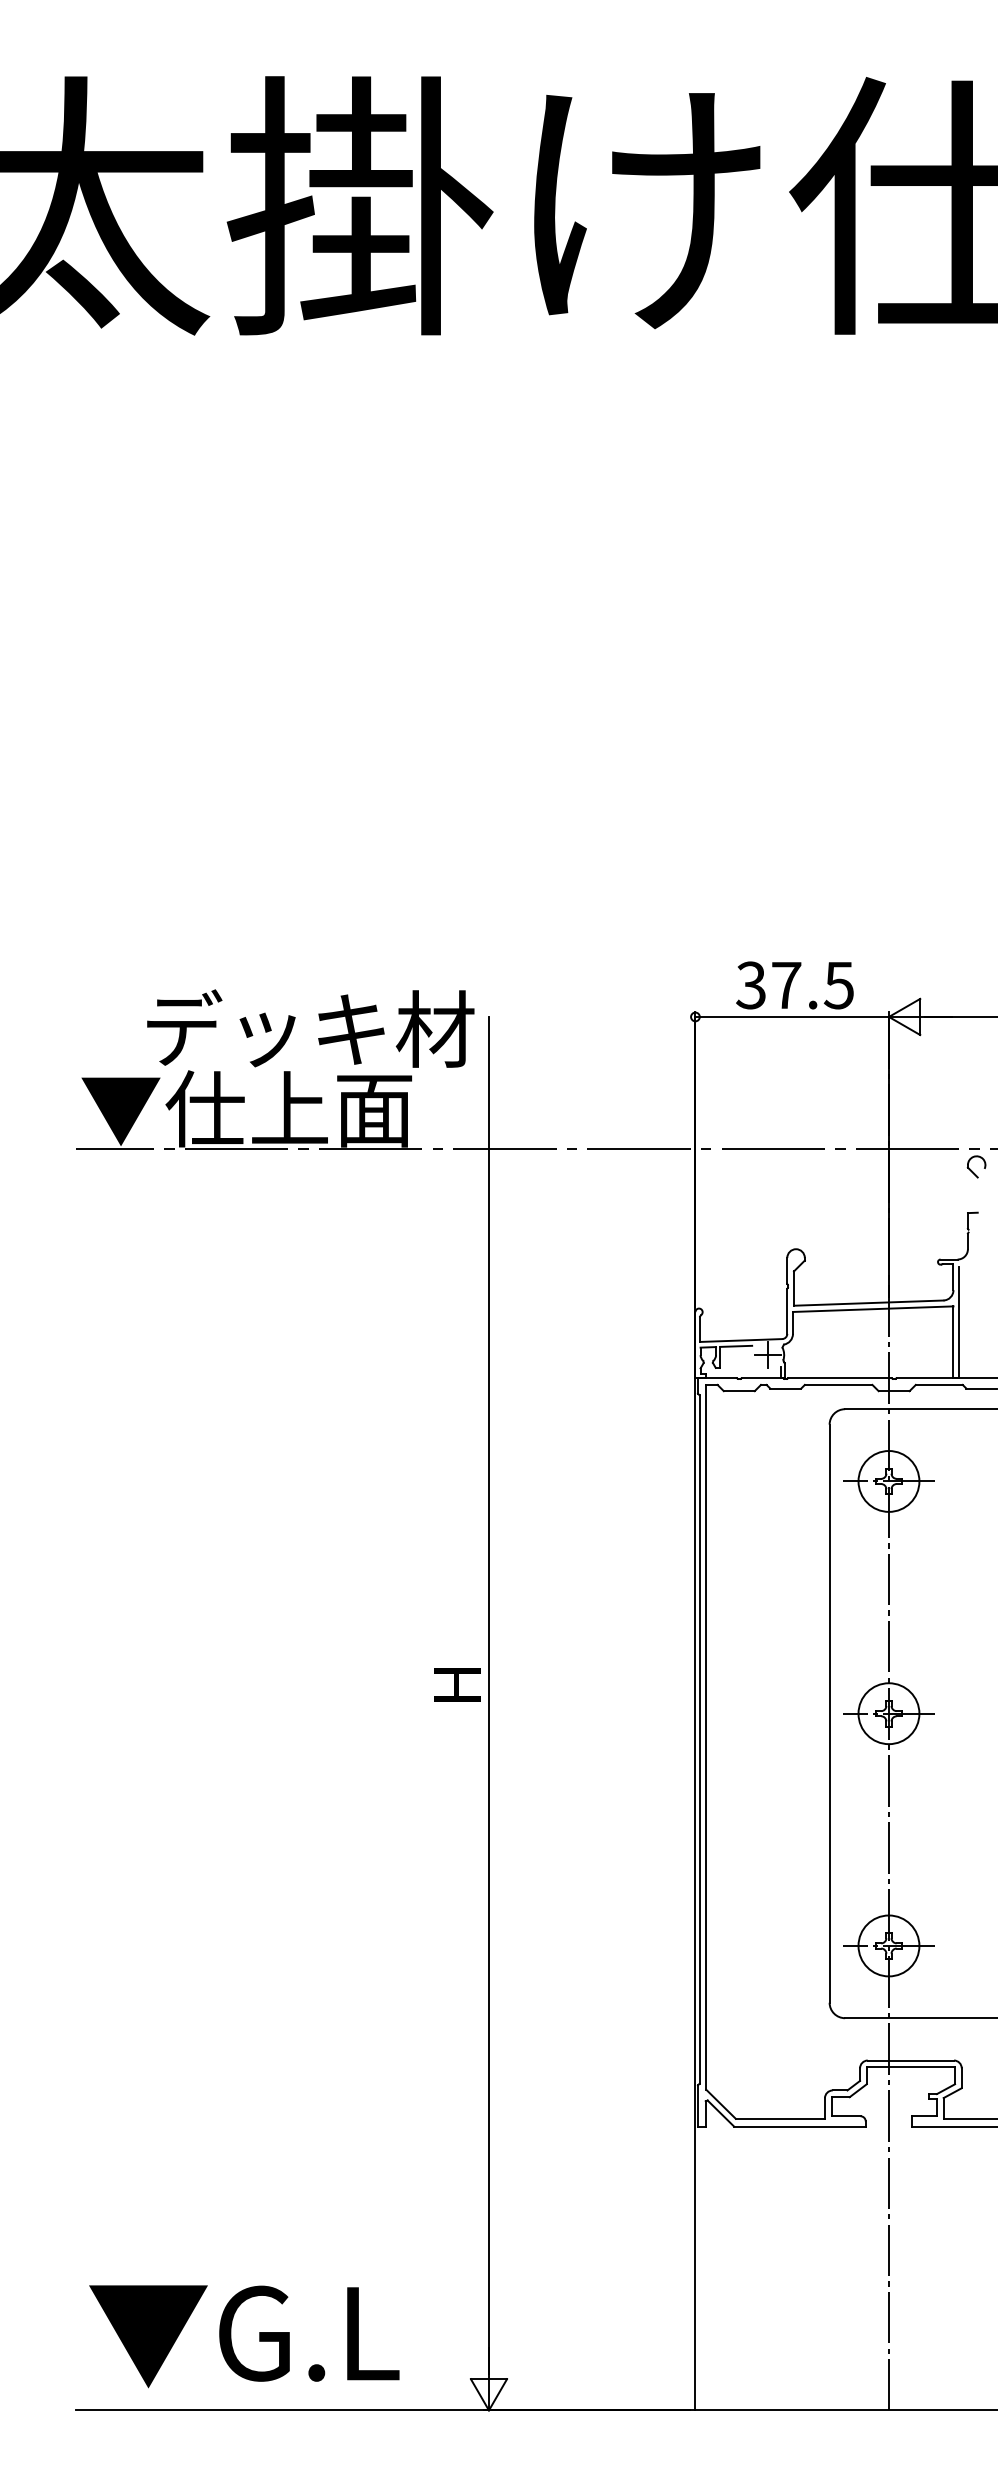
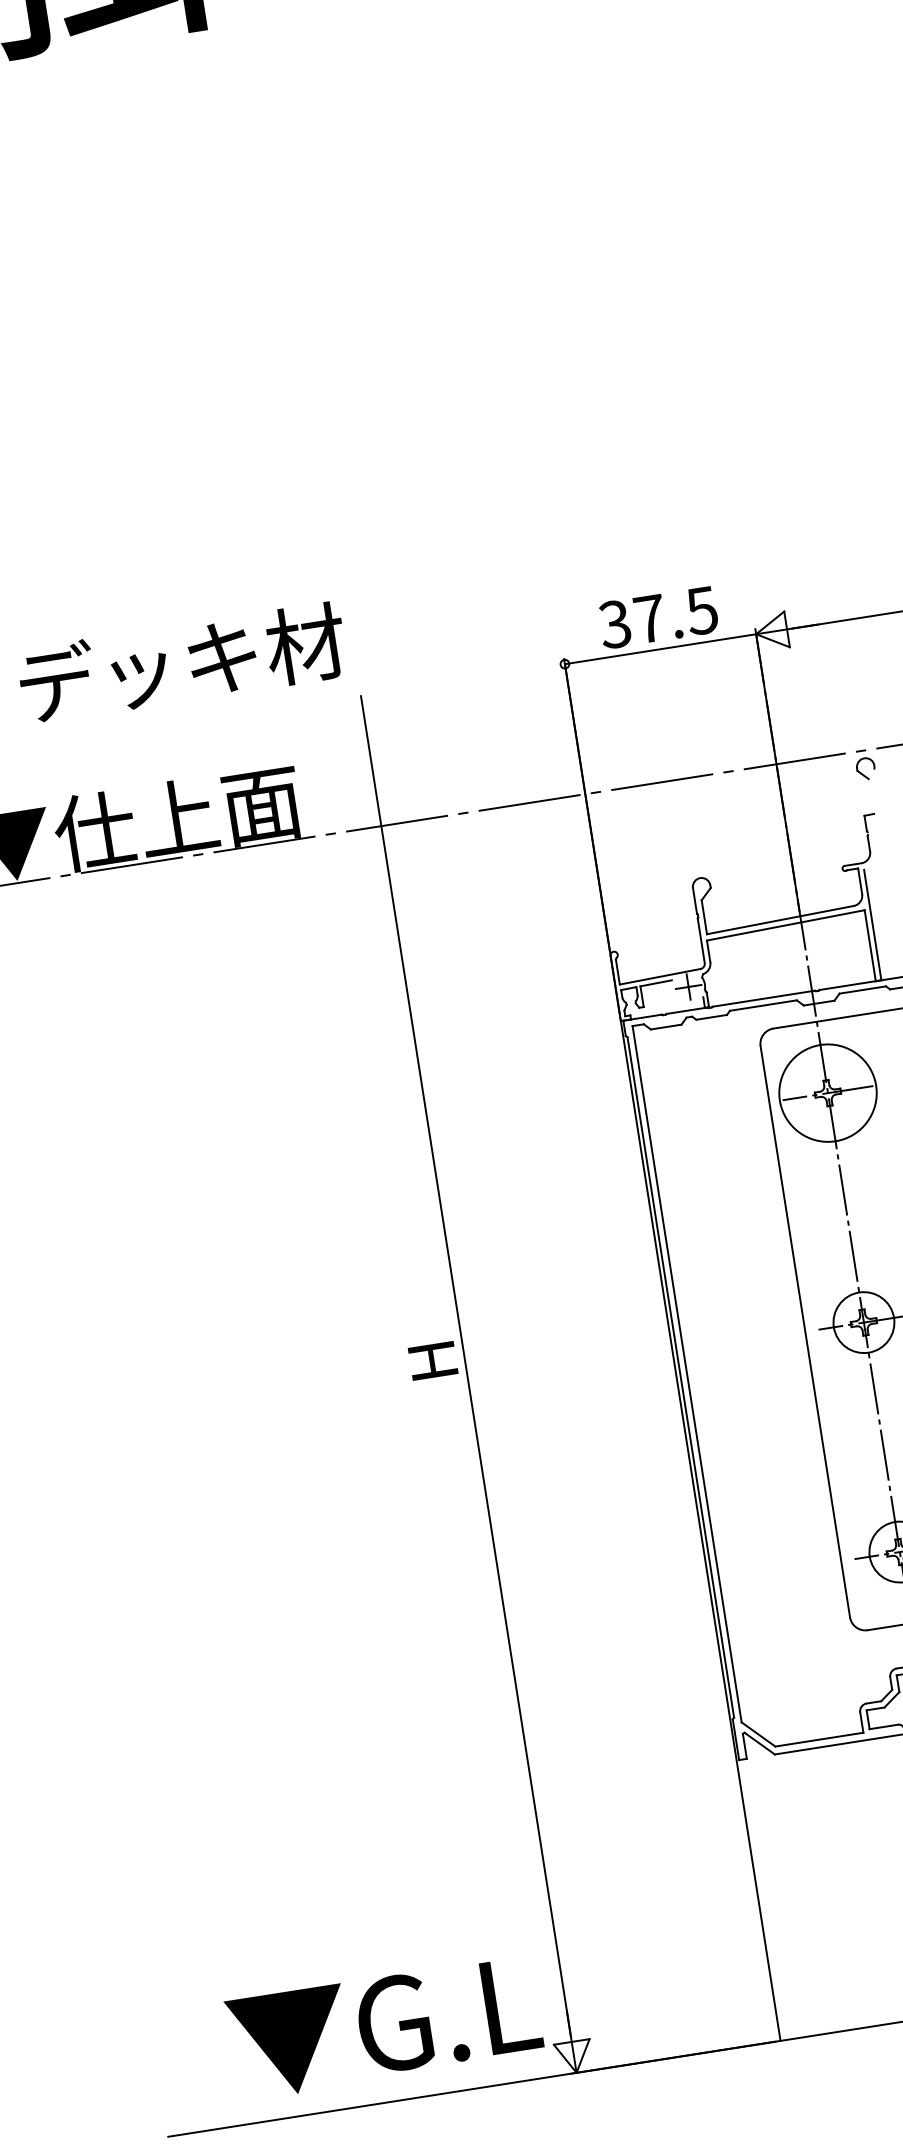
text: (310, 1028) -> (182, 662), moved
circle: (888, 1481) -> (827, 1093), size x1.6
text: (244, 2336) -> (384, 2028), moved

